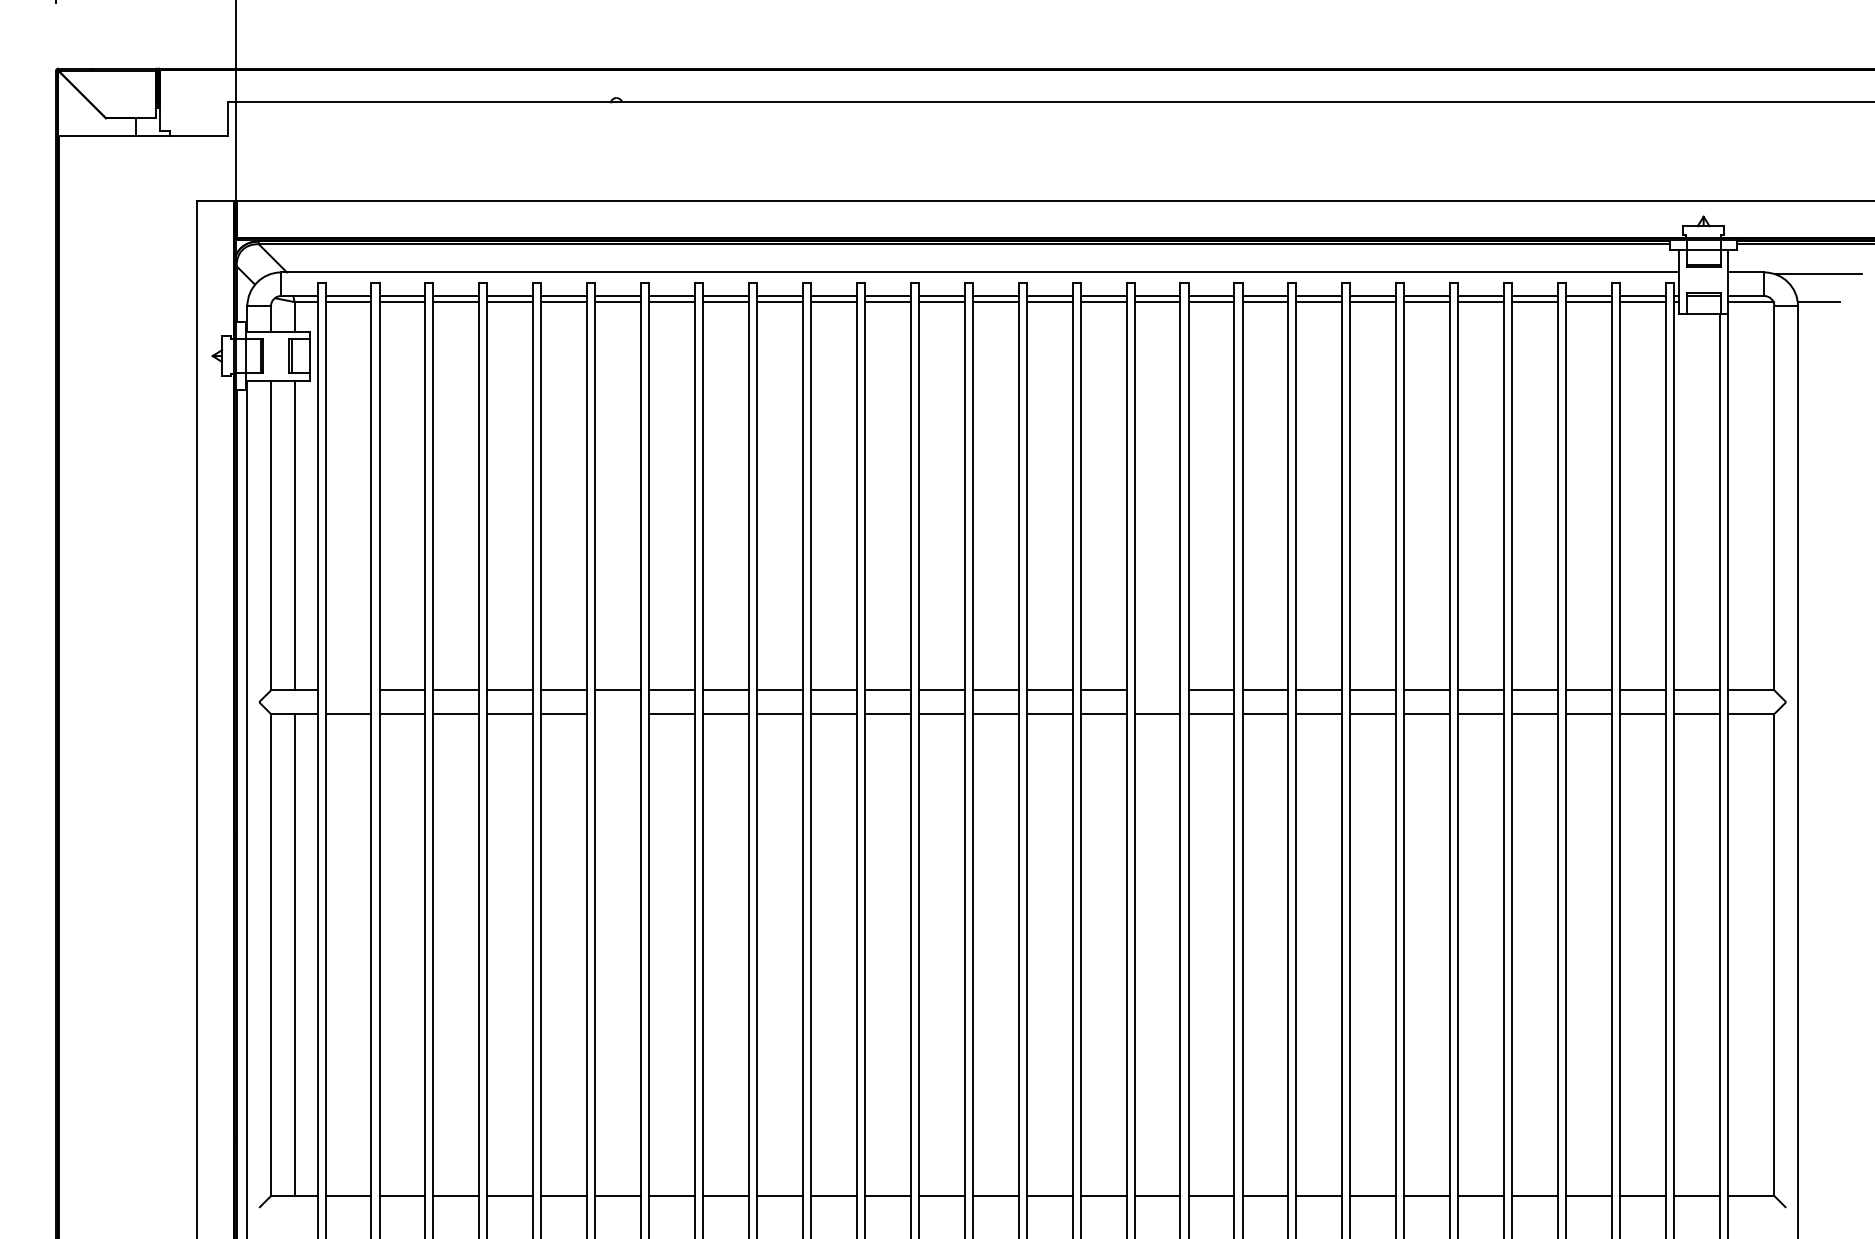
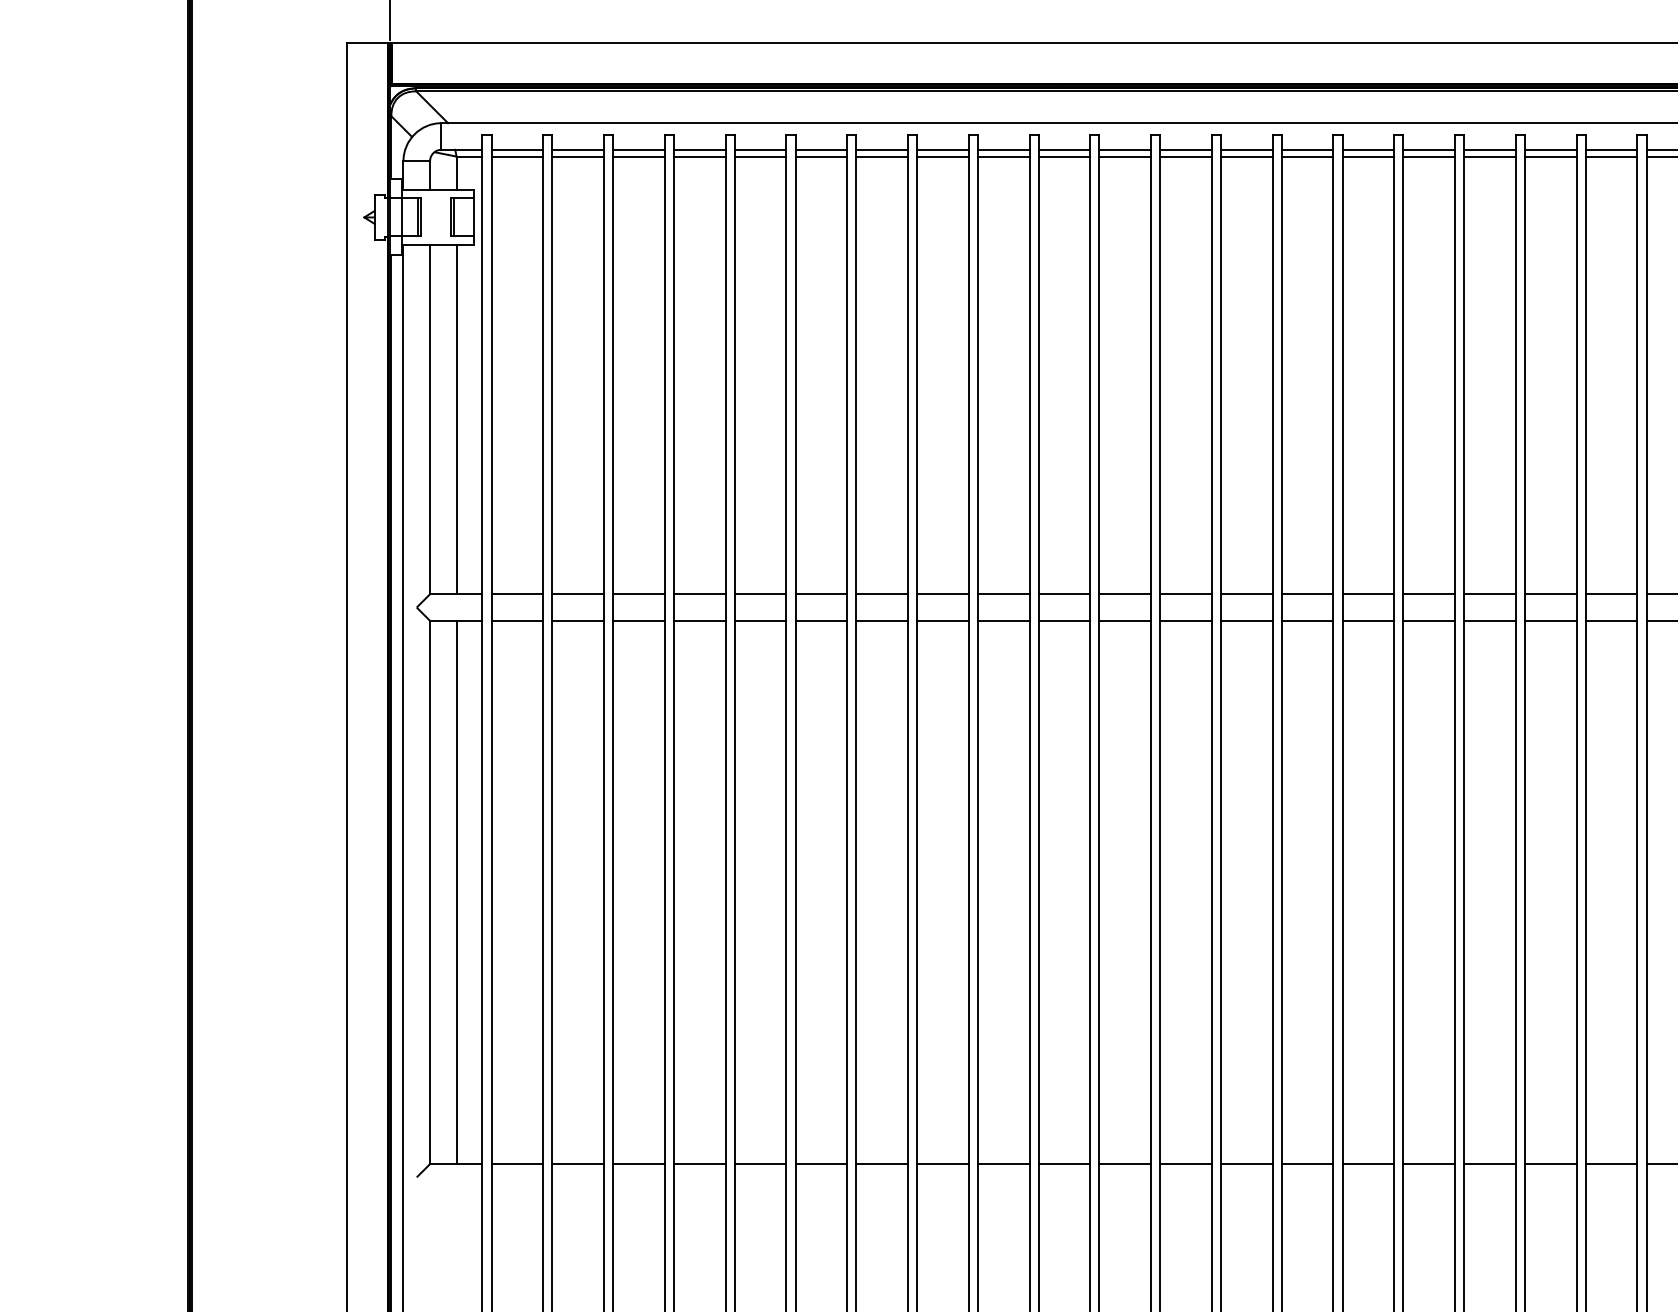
line: (348, 690) -> (517, 594), added
line: (1157, 690) -> (1429, 594), added
line: (618, 714) -> (821, 621), added

